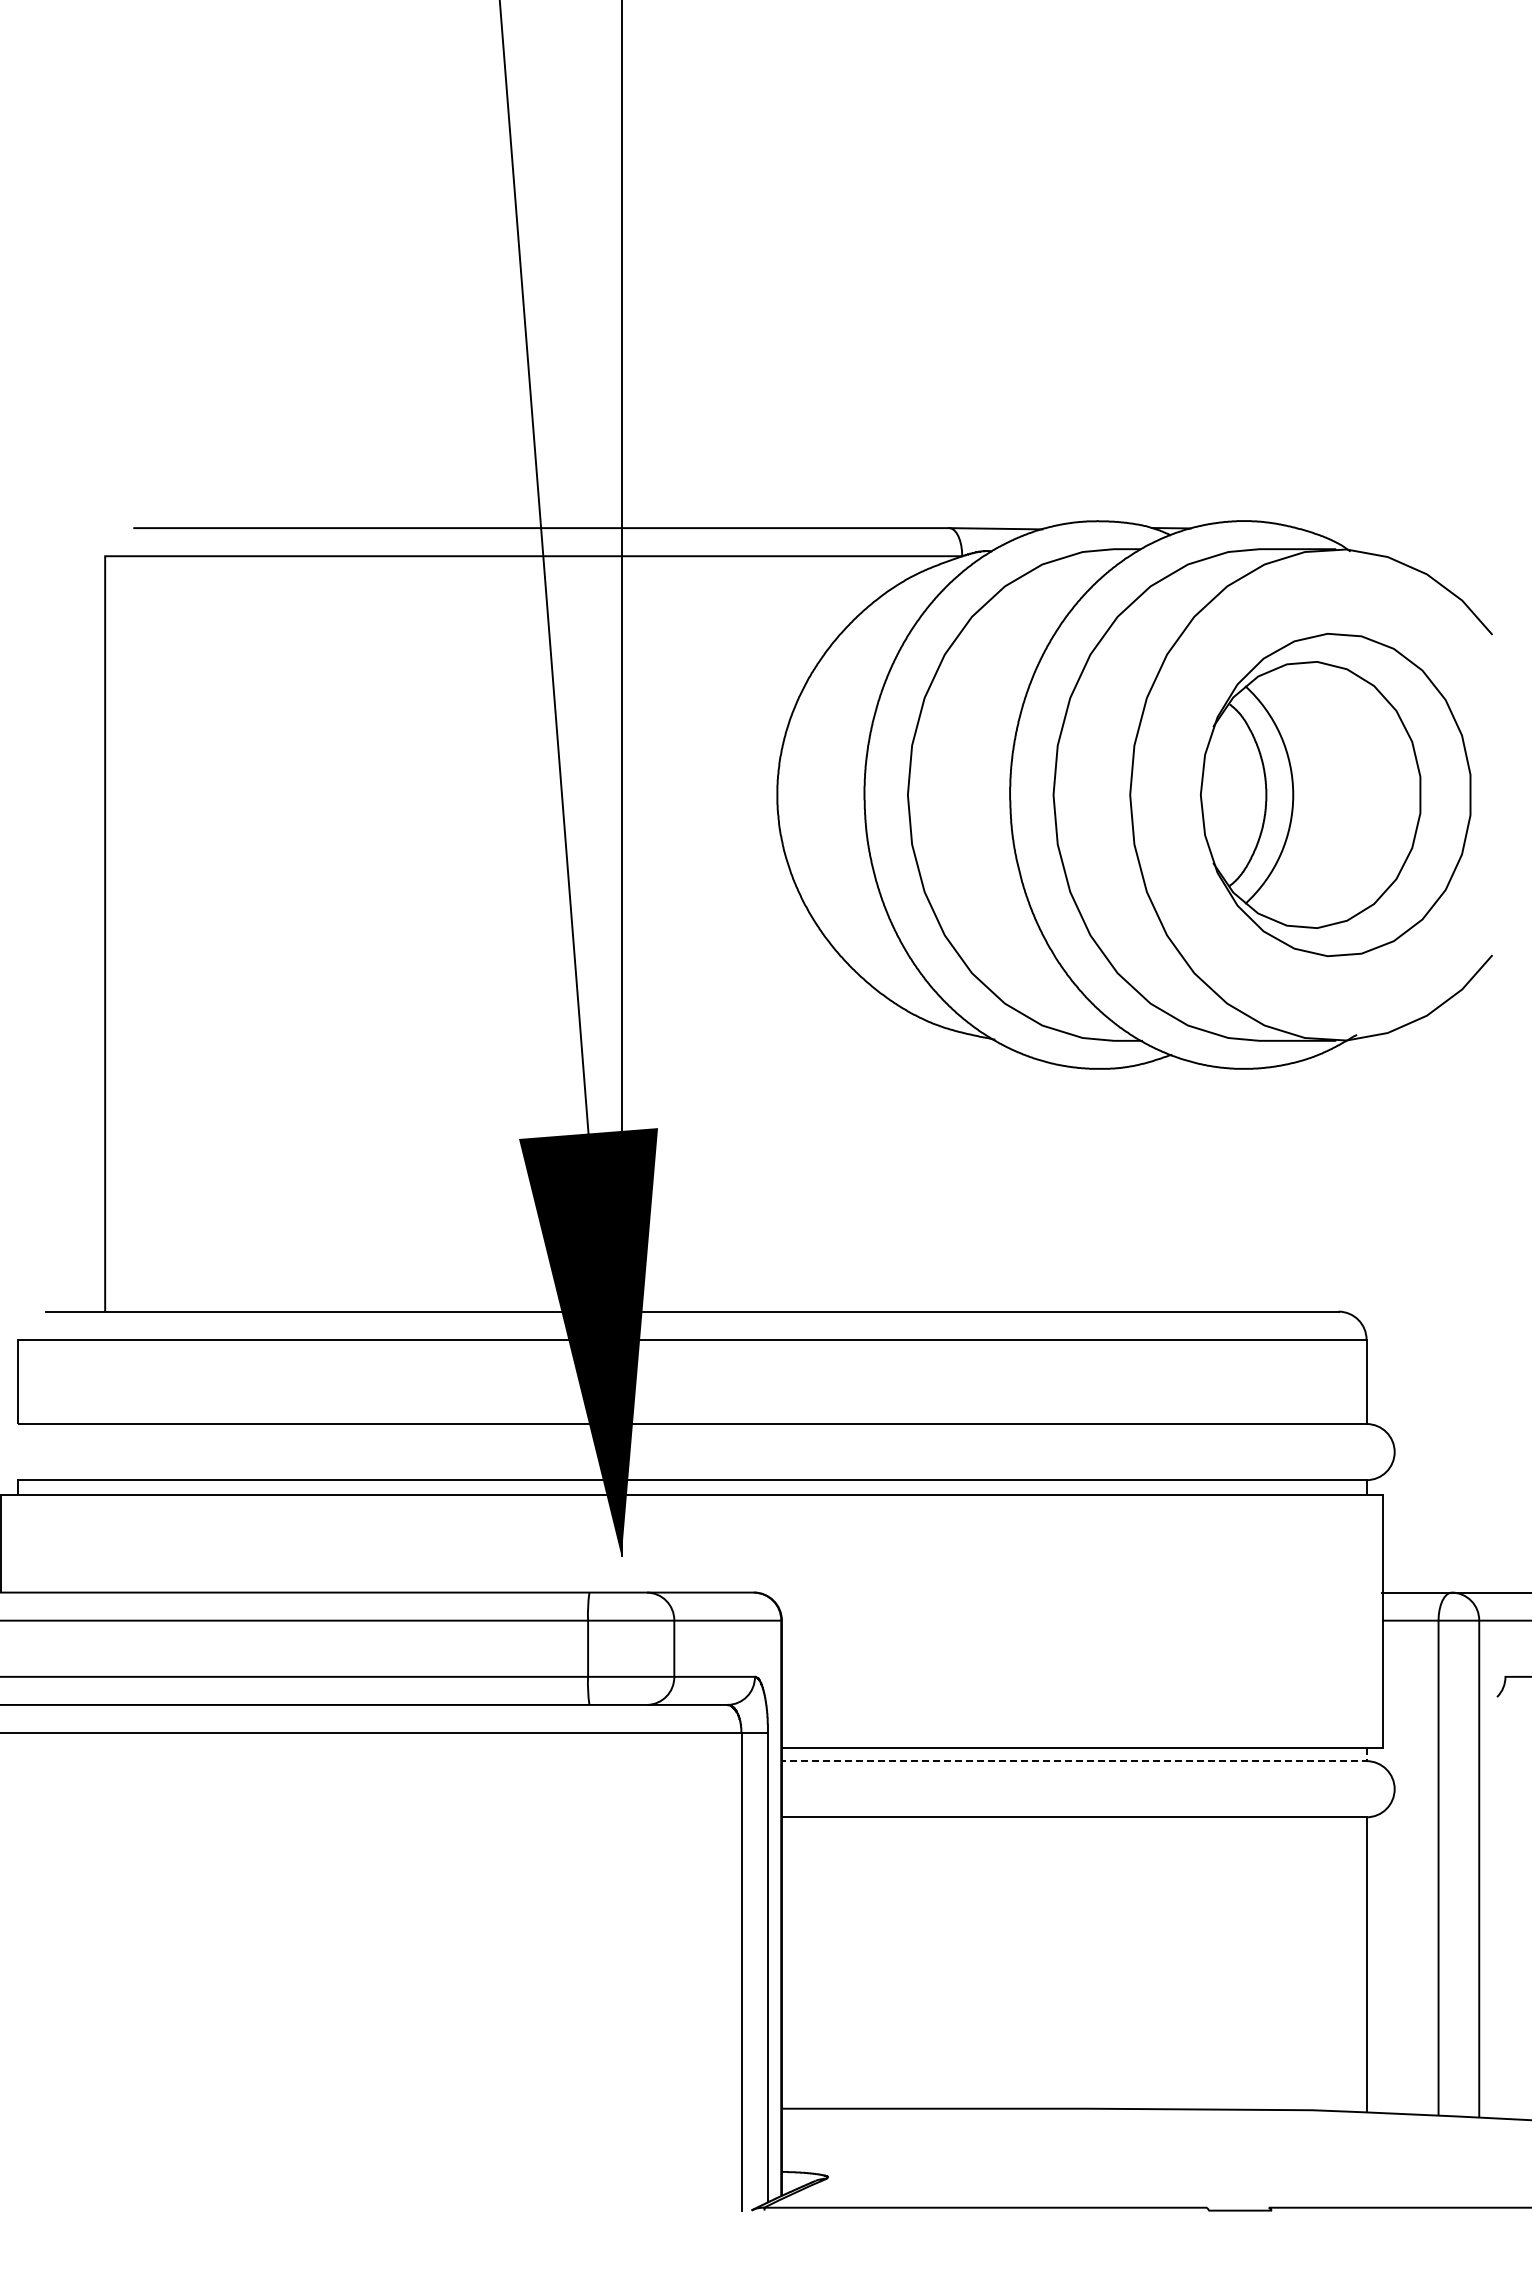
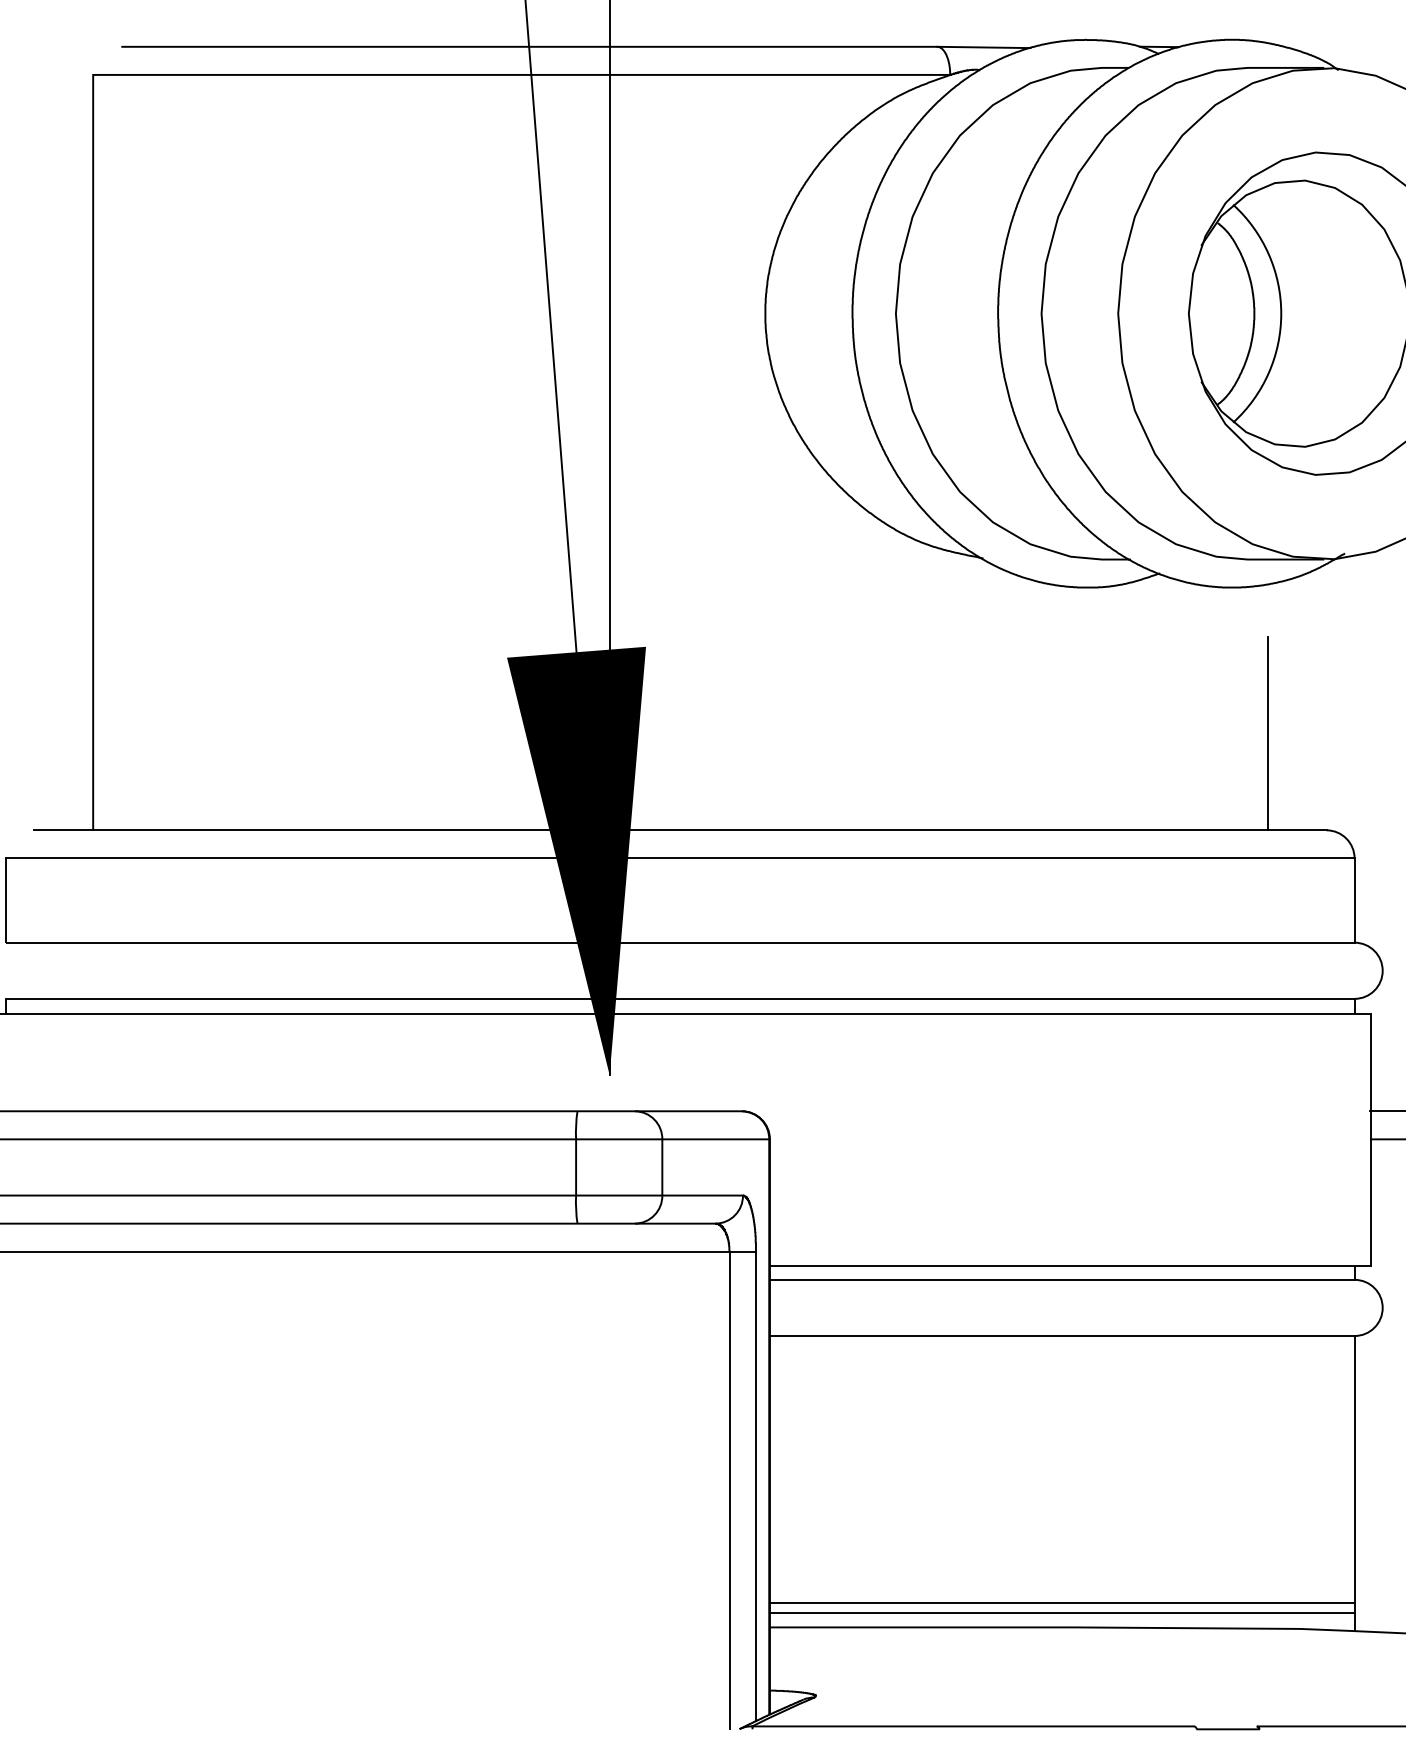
line: (1279, 1214) -> (1267, 733), added
line: (1081, 1761) -> (1069, 1280), dashed -> solid
line: (1073, 2084) -> (1061, 1603), added
line: (1073, 2094) -> (1061, 1613), added

